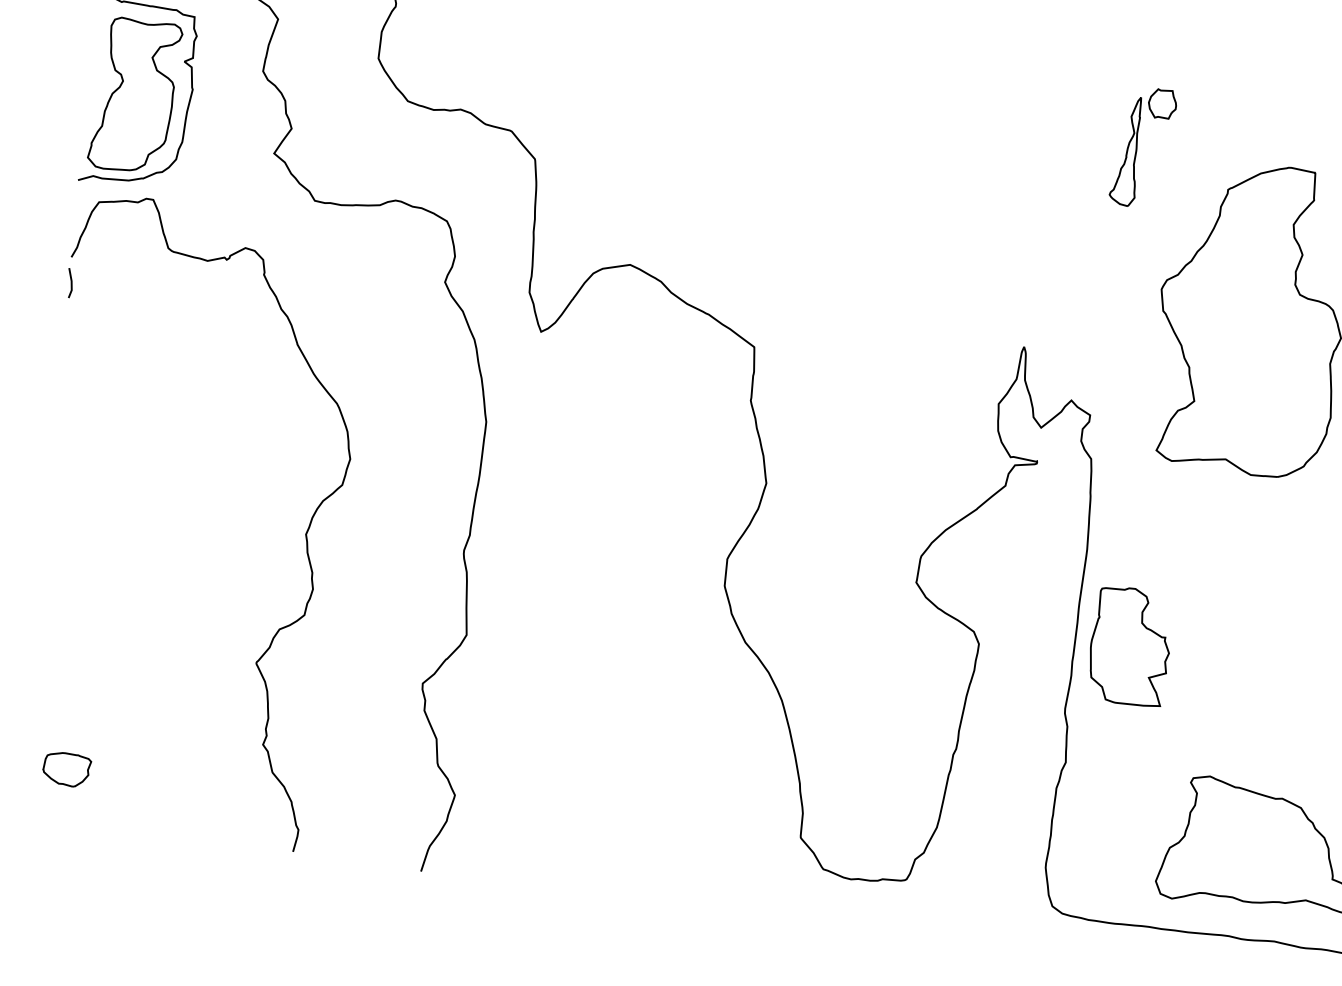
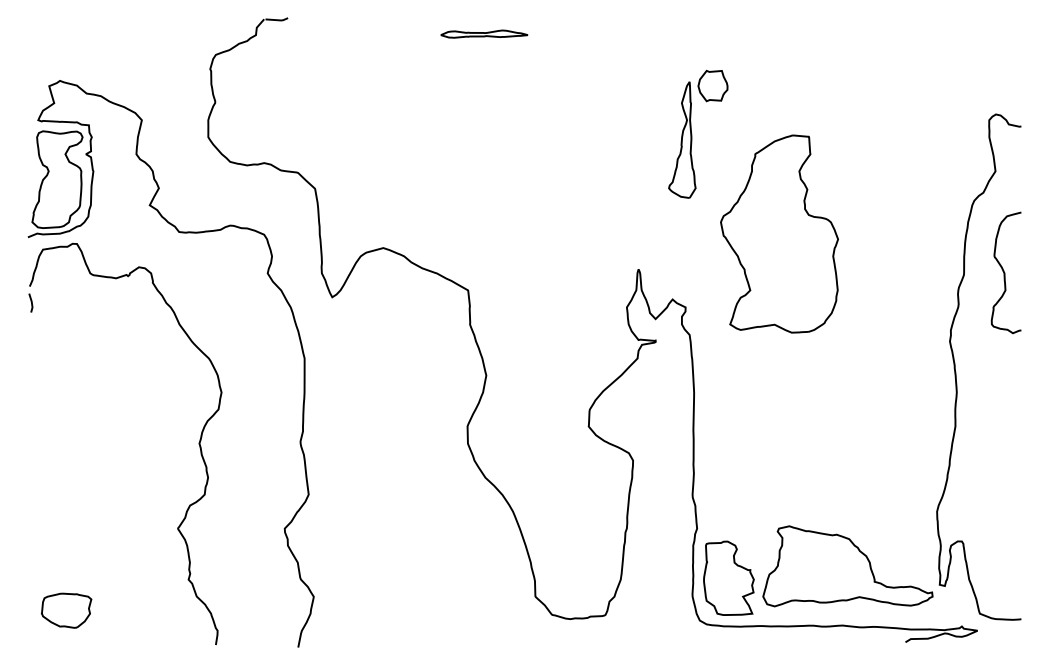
part: (1143, 146) -> (698, 133), size x1.67
part: (1129, 645) -> (728, 577), moved
part: (66, 769) -> (66, 610), size x1.67

